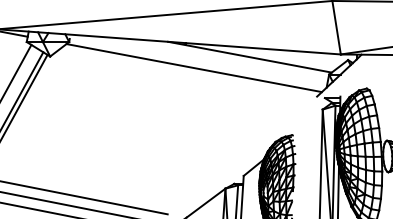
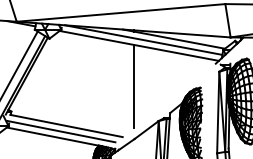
line: (201, 57) -> (143, 39), added
line: (186, 133) -> (134, 86), added

